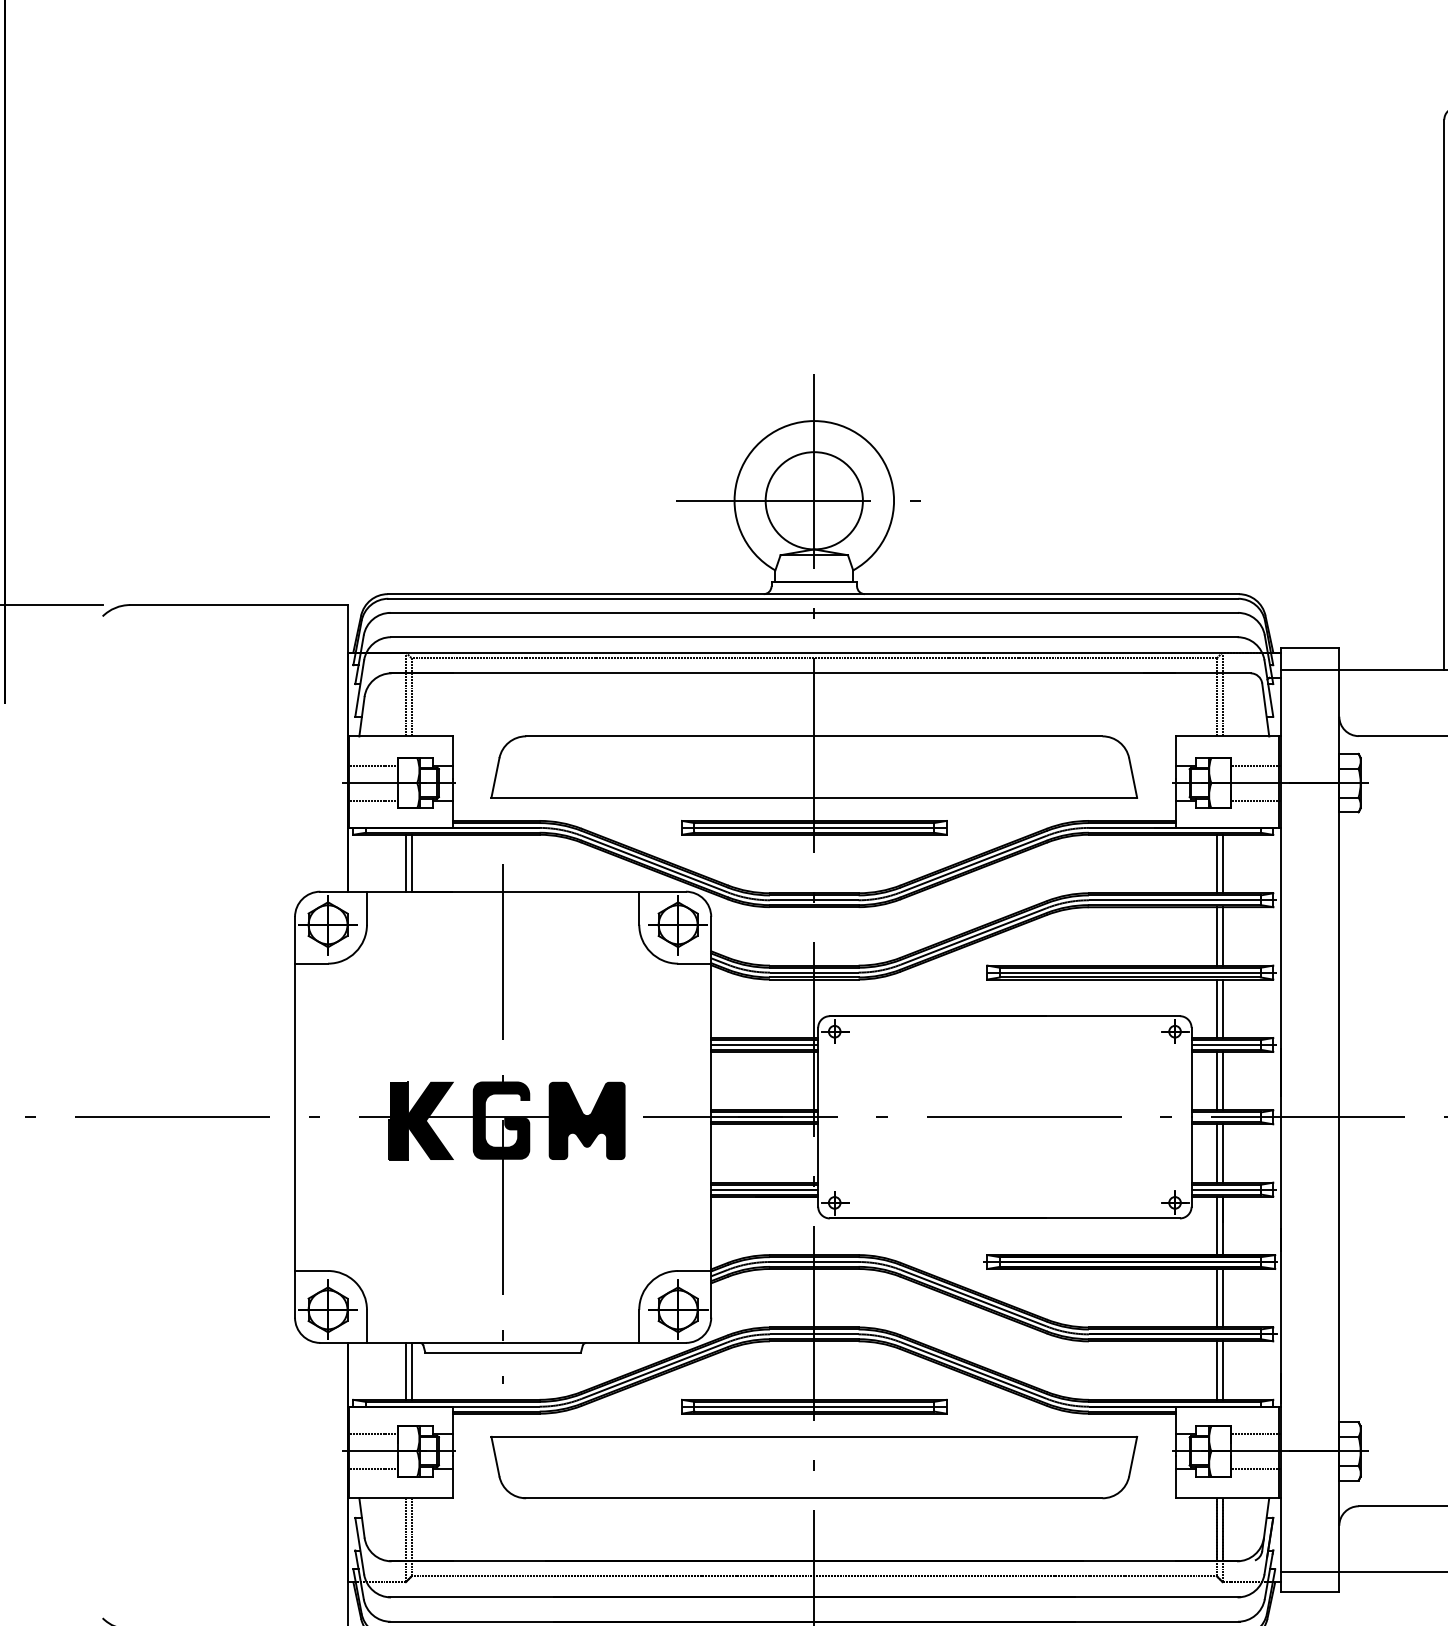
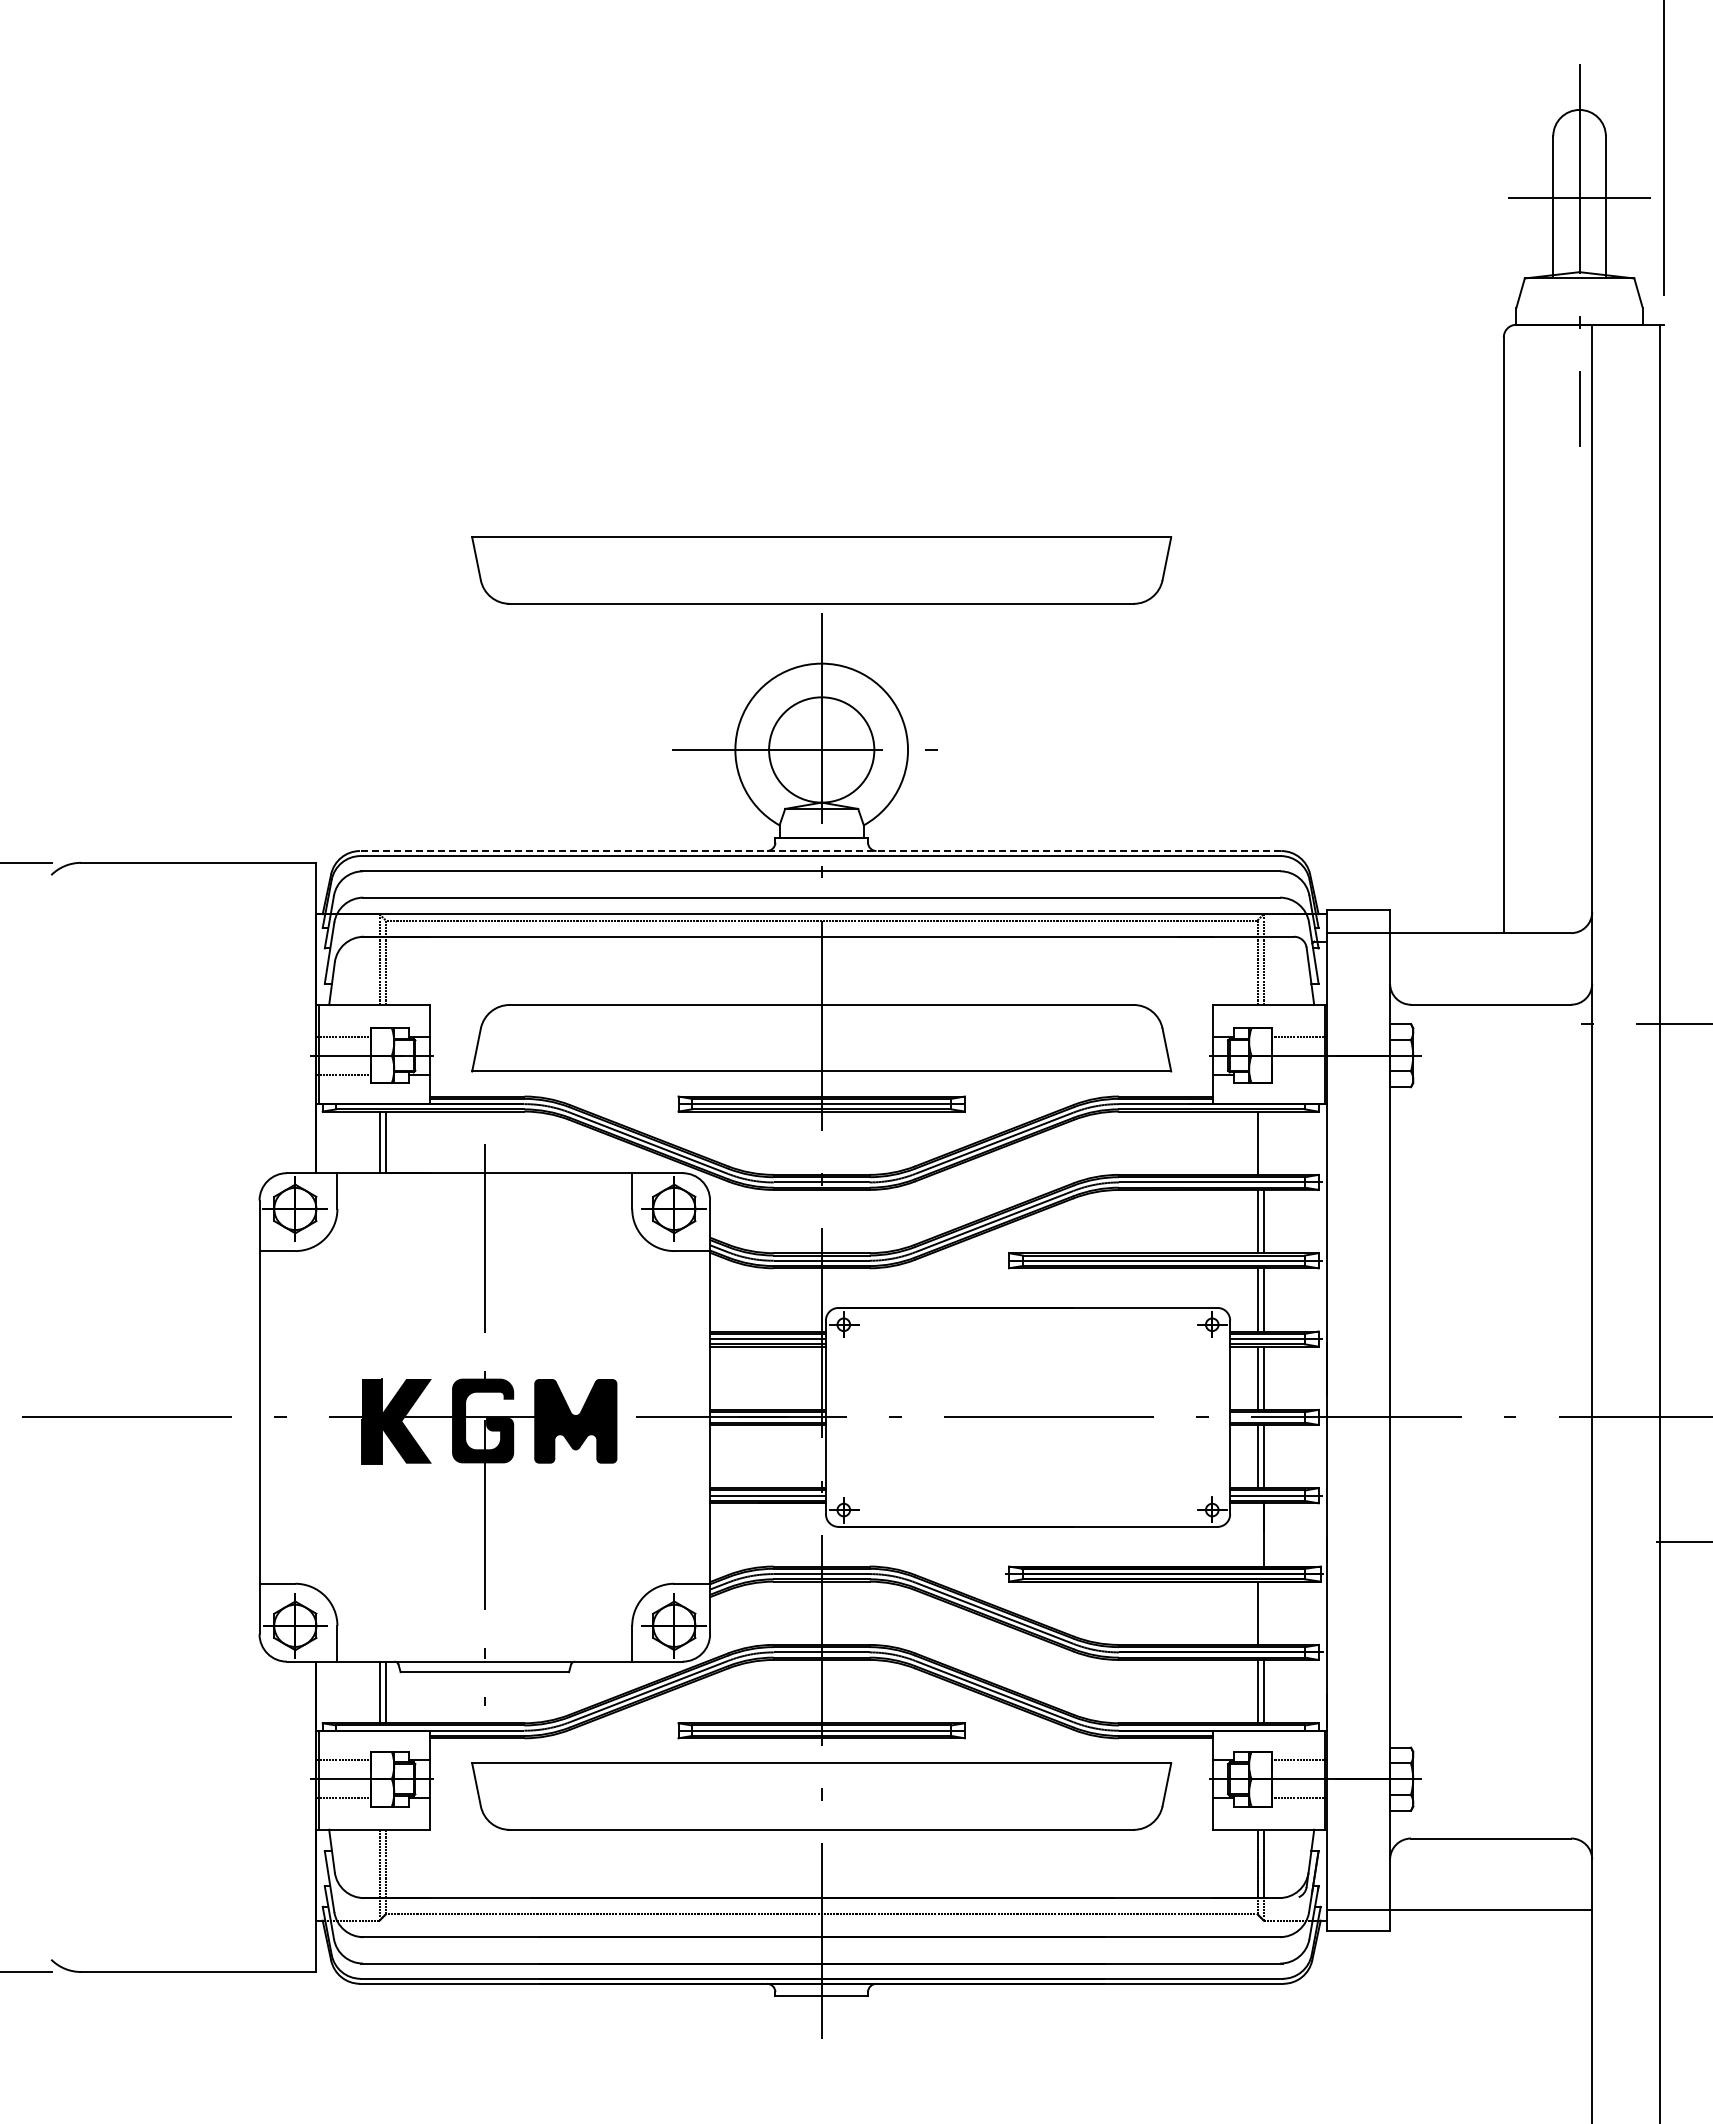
part: (814, 335) -> (821, 570), added
line: (813, 594) -> (820, 851), solid -> dashed
line: (1255, 800) -> (1299, 1074), removed
line: (1222, 863) -> (1263, 1142), removed
line: (1216, 1225) -> (1257, 1534), removed
line: (1222, 1297) -> (1263, 1612), removed

